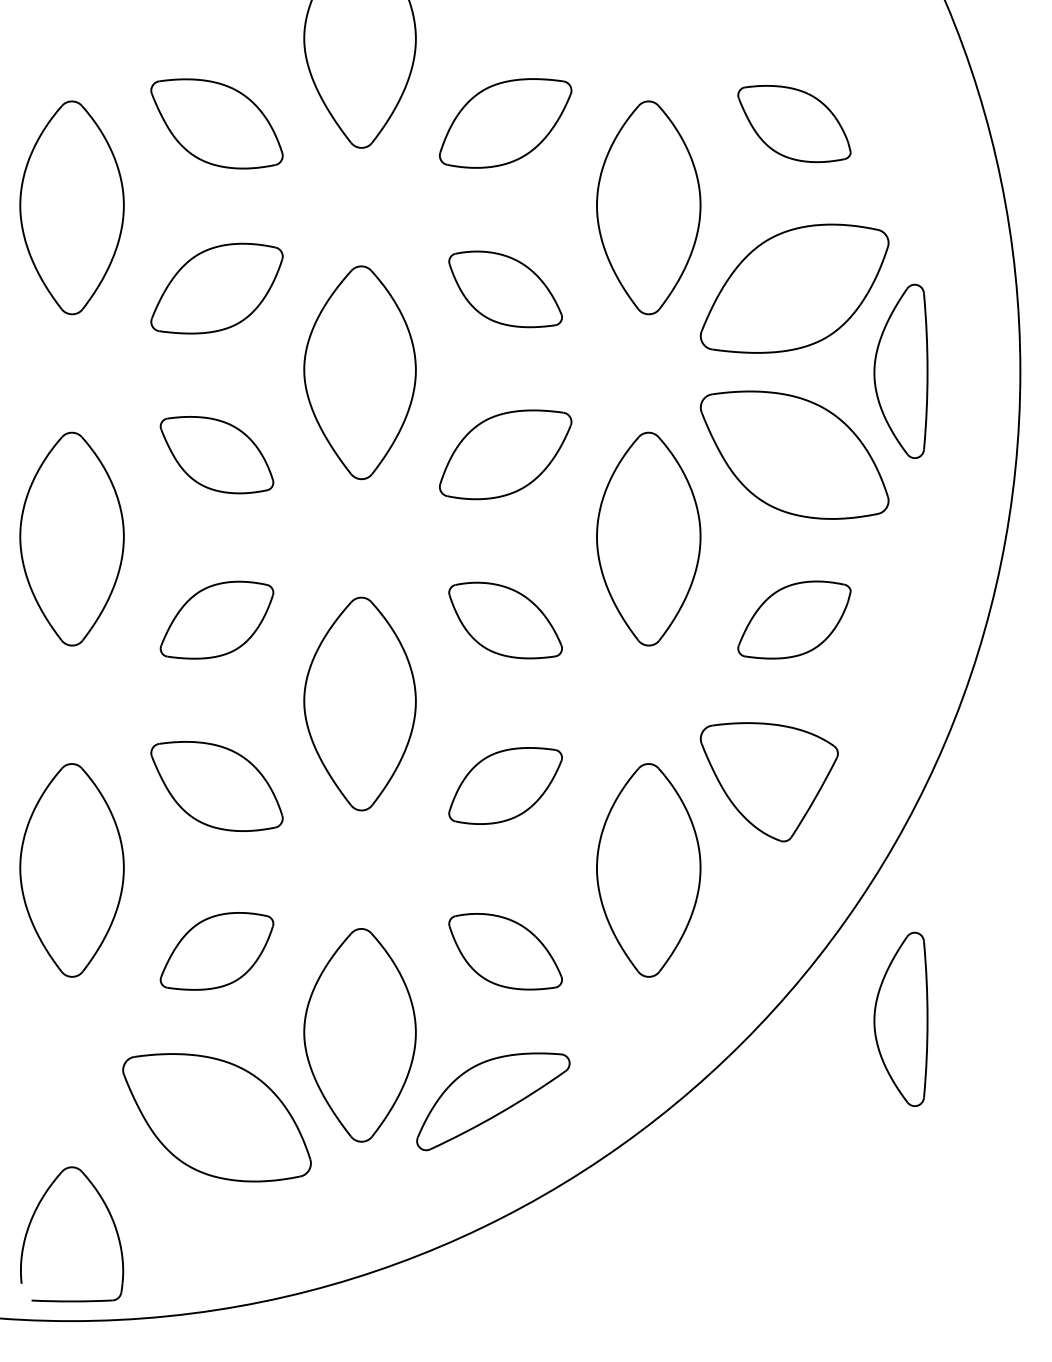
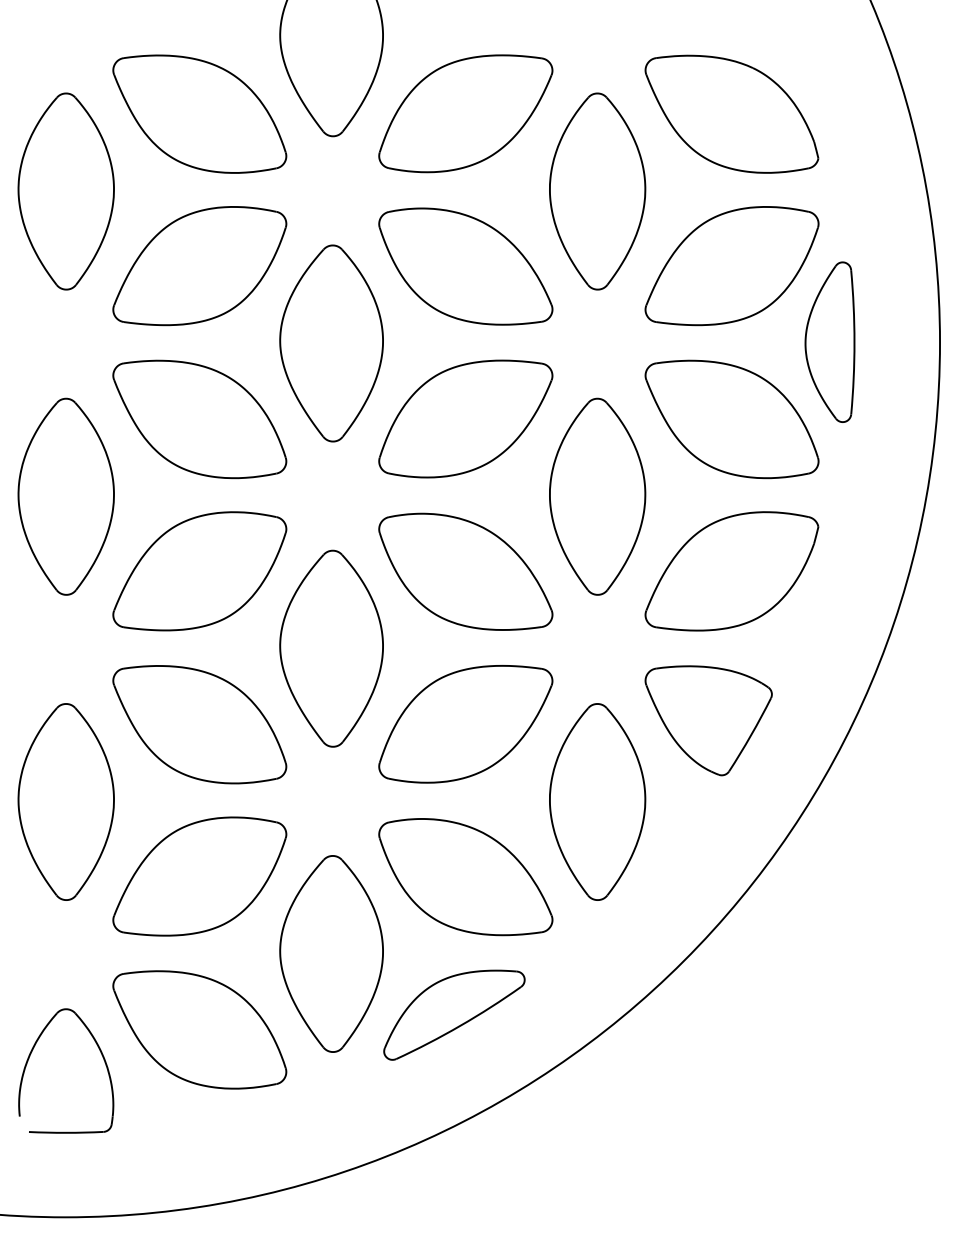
part: (216, 123) -> (199, 113), size x1.43
part: (505, 123) -> (465, 113), size x1.43
part: (794, 123) -> (731, 113), size x1.67
part: (216, 288) -> (199, 265), size x1.43
part: (505, 289) -> (465, 266), size x1.67
part: (216, 454) -> (199, 418), size x1.67
part: (505, 454) -> (465, 418), size x1.43
part: (794, 619) -> (731, 570), size x1.67
part: (216, 620) -> (199, 571), size x1.67
part: (505, 620) -> (465, 571), size x1.67
part: (505, 785) -> (465, 723), size x1.67
part: (216, 786) -> (199, 724), size x1.43
part: (216, 951) -> (199, 876), size x1.67
part: (505, 951) -> (465, 876), size x1.67
part: (900, 1018) -> (829, 938), removed
part: (109, 1215) -> (100, 1053), moved

